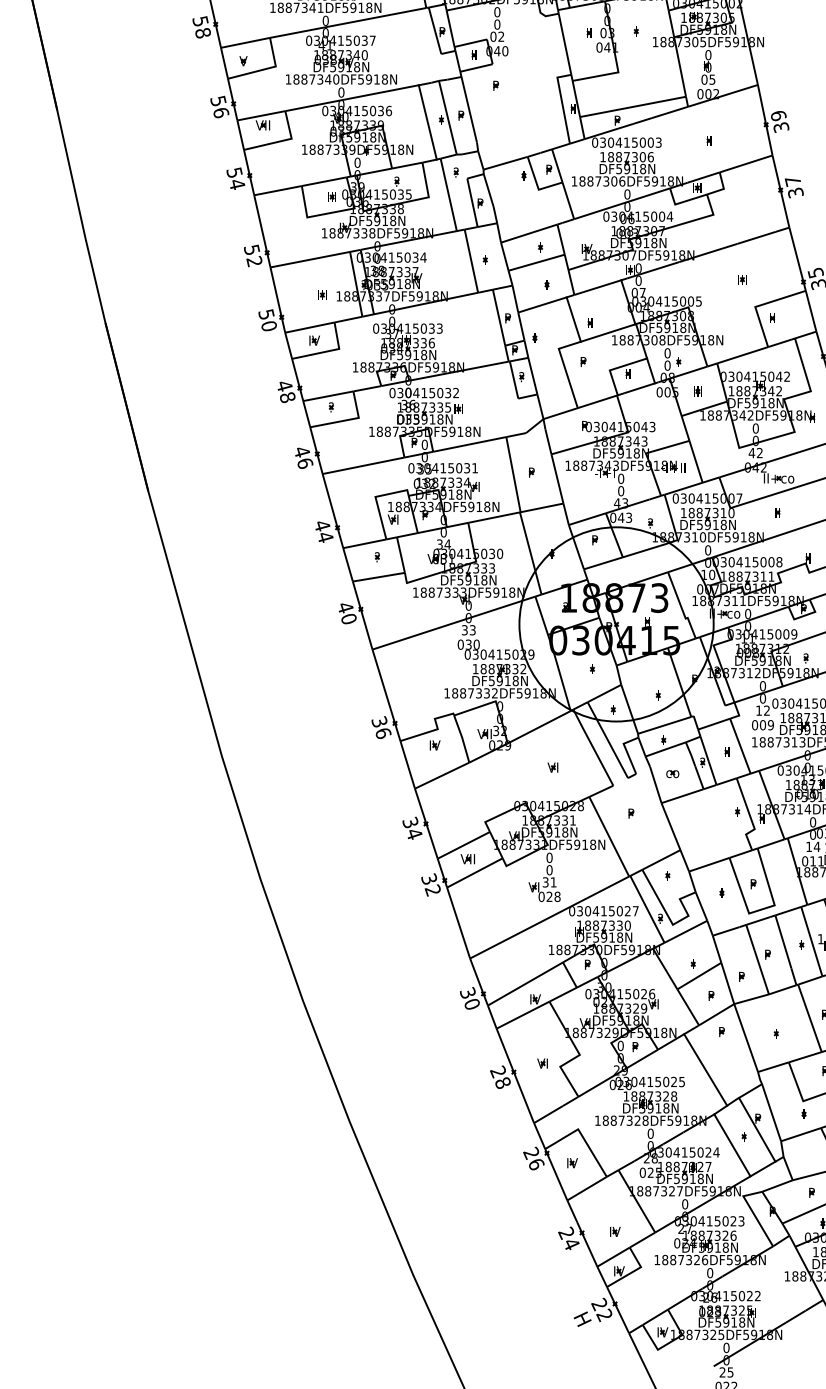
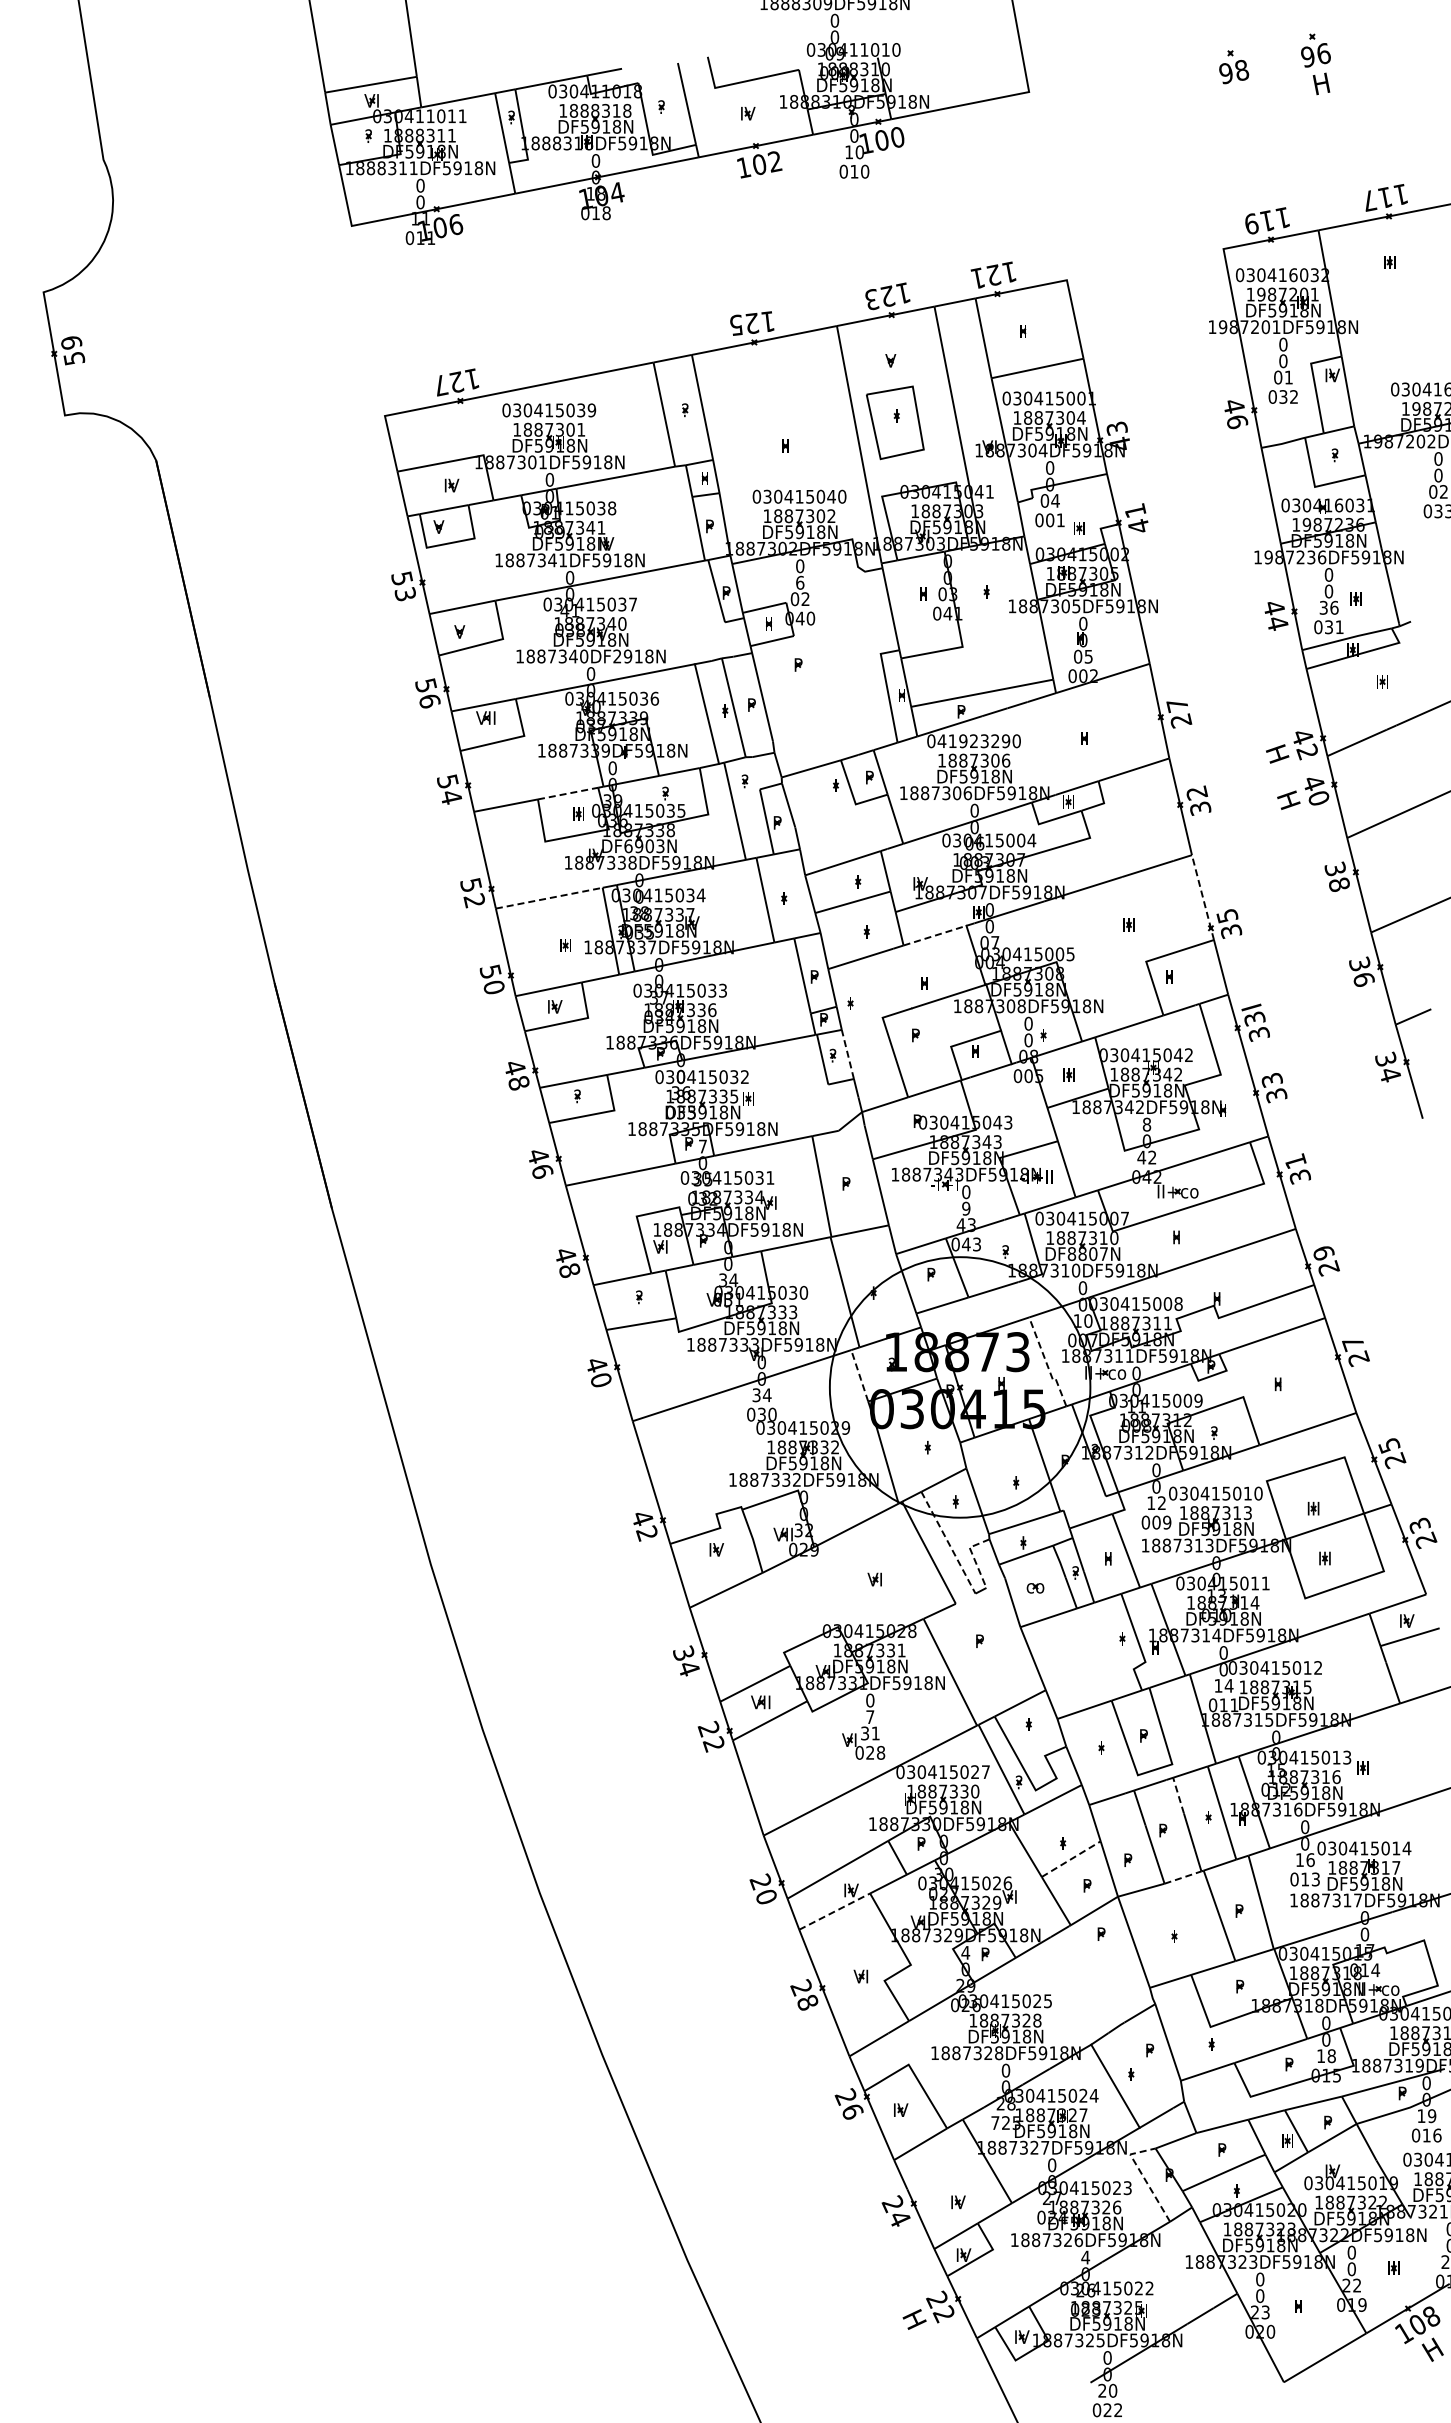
text: (497, 24) -> (800, 582), 0 -> 6
text: (203, 33) -> (405, 594), 58 -> 53
text: (361, 79) -> (617, 656), 1887340DF5918N -> 1887340DF2918N
text: (780, 121) -> (1179, 713), 39 -> 27
text: (630, 142) -> (978, 741), 030415003 -> 041923290
text: (792, 180) -> (1196, 792), 37 -> 32
line: (324, 181) -> (568, 793), solid -> dashed
text: (381, 221) -> (644, 846), DF5918N -> DF6903N
line: (310, 259) -> (549, 898), solid -> dashed
line: (797, 259) -> (1202, 897), solid -> dashed
line: (598, 287) -> (935, 935), solid -> dashed
line: (573, 319) -> (902, 978), removed
line: (532, 375) -> (847, 1053), solid -> dashed
text: (755, 428) -> (1146, 1124), 0 -> 8
text: (424, 444) -> (702, 1146), 0 -> 7
text: (621, 491) -> (966, 1208), 0 -> 9
text: (711, 524) -> (1087, 1253), DF5918N -> DF8807N
text: (325, 537) -> (569, 1270), 44 -> 48
line: (681, 607) -> (1047, 1364), solid -> dashed
line: (541, 616) -> (859, 1376), solid -> dashed
text: (472, 630) -> (766, 1395), 33 -> 34
text: (381, 727) -> (644, 1525), 36 -> 42
line: (607, 740) -> (948, 1542), solid -> dashed
line: (626, 751) -> (973, 1557), solid -> dashed
text: (549, 870) -> (870, 1717), 0 -> 7
text: (428, 878) -> (708, 1728), 32 -> 22
line: (779, 928) -> (1178, 1795), solid -> dashed
line: (699, 975) -> (1071, 1858), solid -> dashed
line: (783, 989) -> (1183, 1877), solid -> dashed
text: (467, 992) -> (760, 1881), 30 -> 20
line: (522, 1015) -> (834, 1911), solid -> dashed
text: (620, 1045) -> (965, 1952), 0 -> 4
line: (705, 1070) -> (1079, 1985), removed
line: (756, 1129) -> (1148, 2065), removed
text: (642, 1173) -> (995, 2123), 025 -> 725
line: (752, 1211) -> (1142, 2175), solid -> dashed
text: (710, 1273) -> (1085, 2257), 0 -> 4
text: (730, 1372) -> (1113, 2390), 25 -> 20

